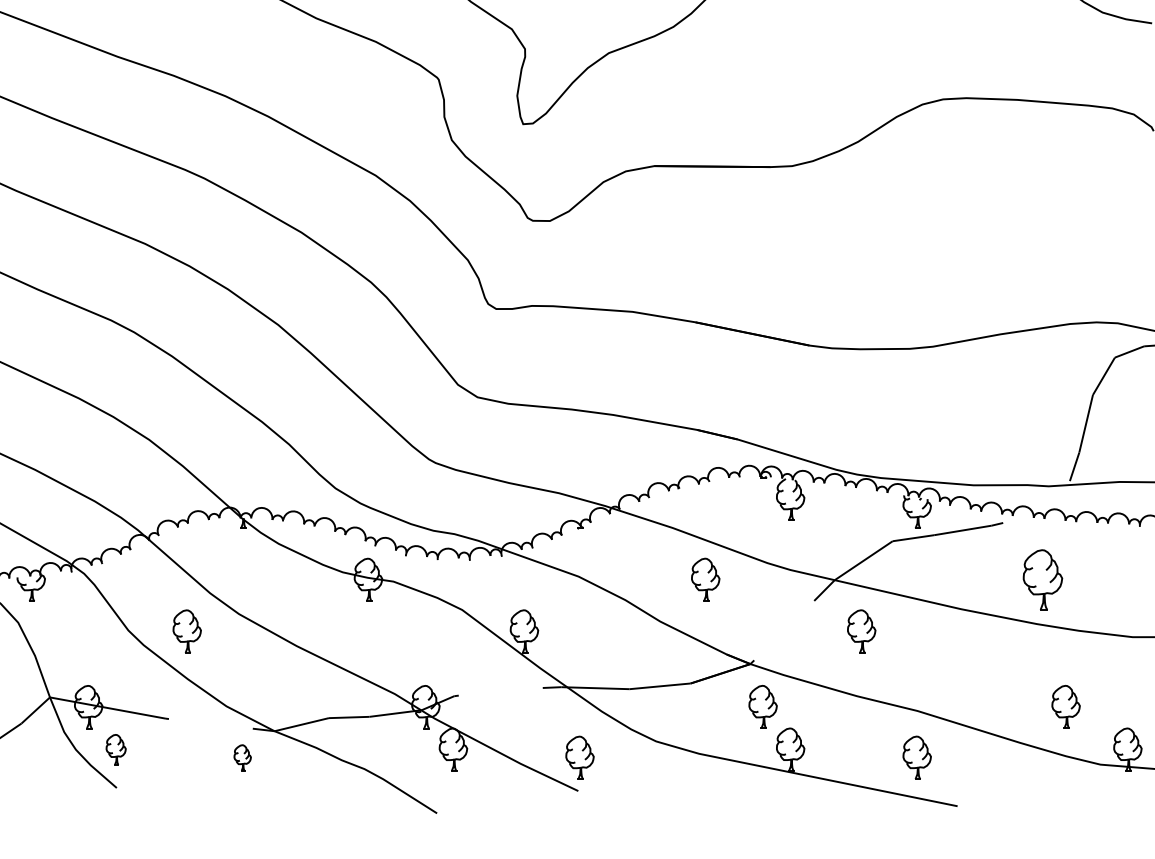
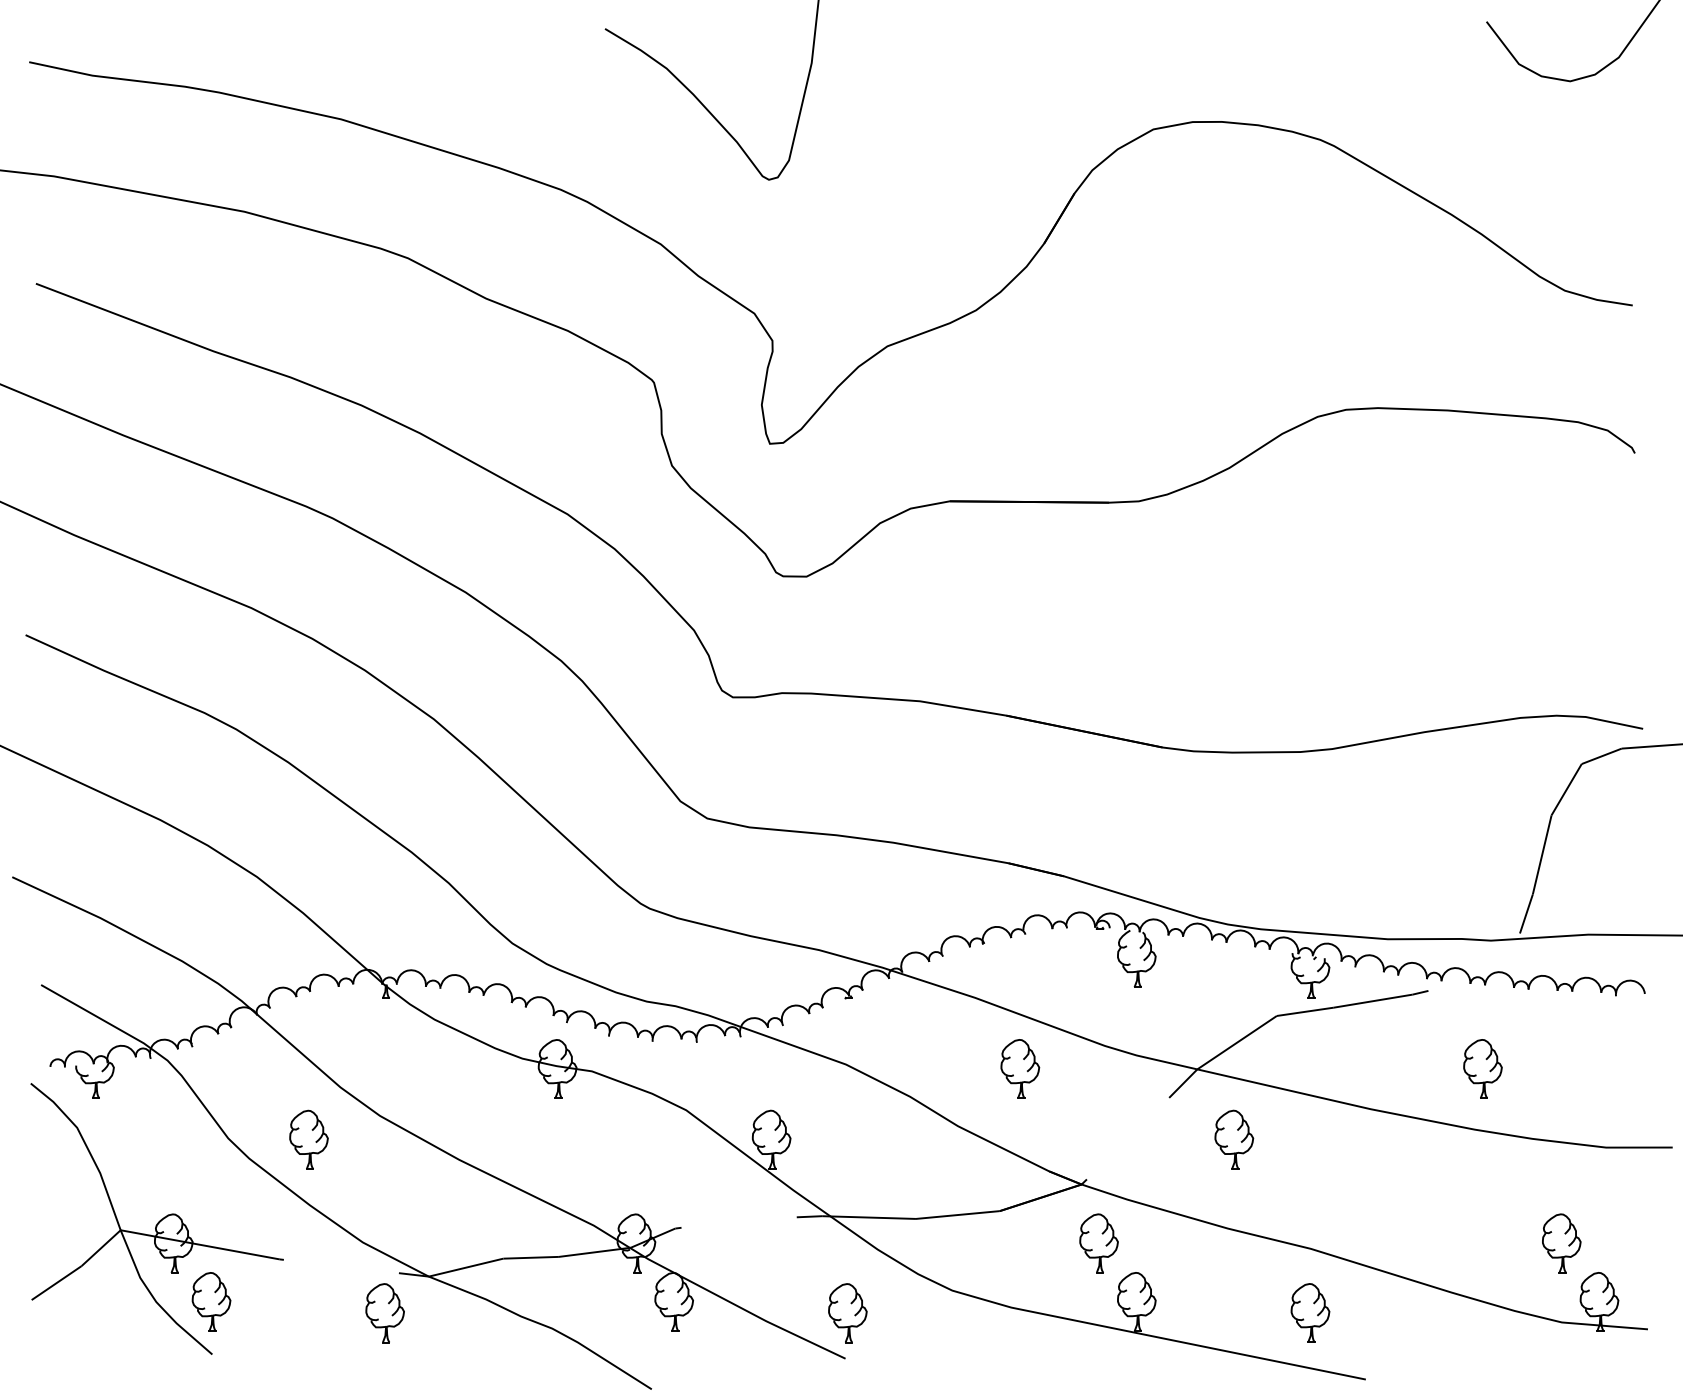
part: (1042, 579) -> (1482, 1068), size x0.71
part: (1065, 707) -> (1561, 1243), moved
part: (116, 749) -> (211, 1301), size x1.43
part: (242, 758) -> (384, 1313), size x1.67

